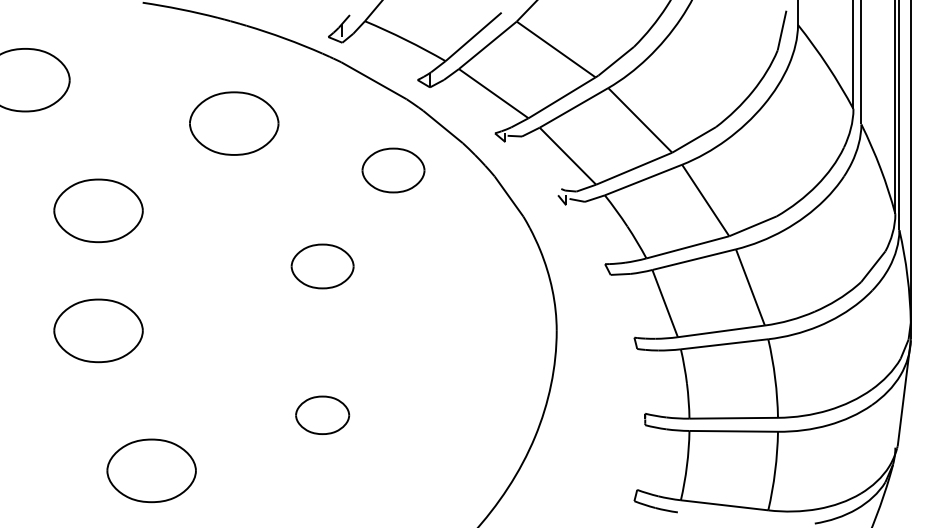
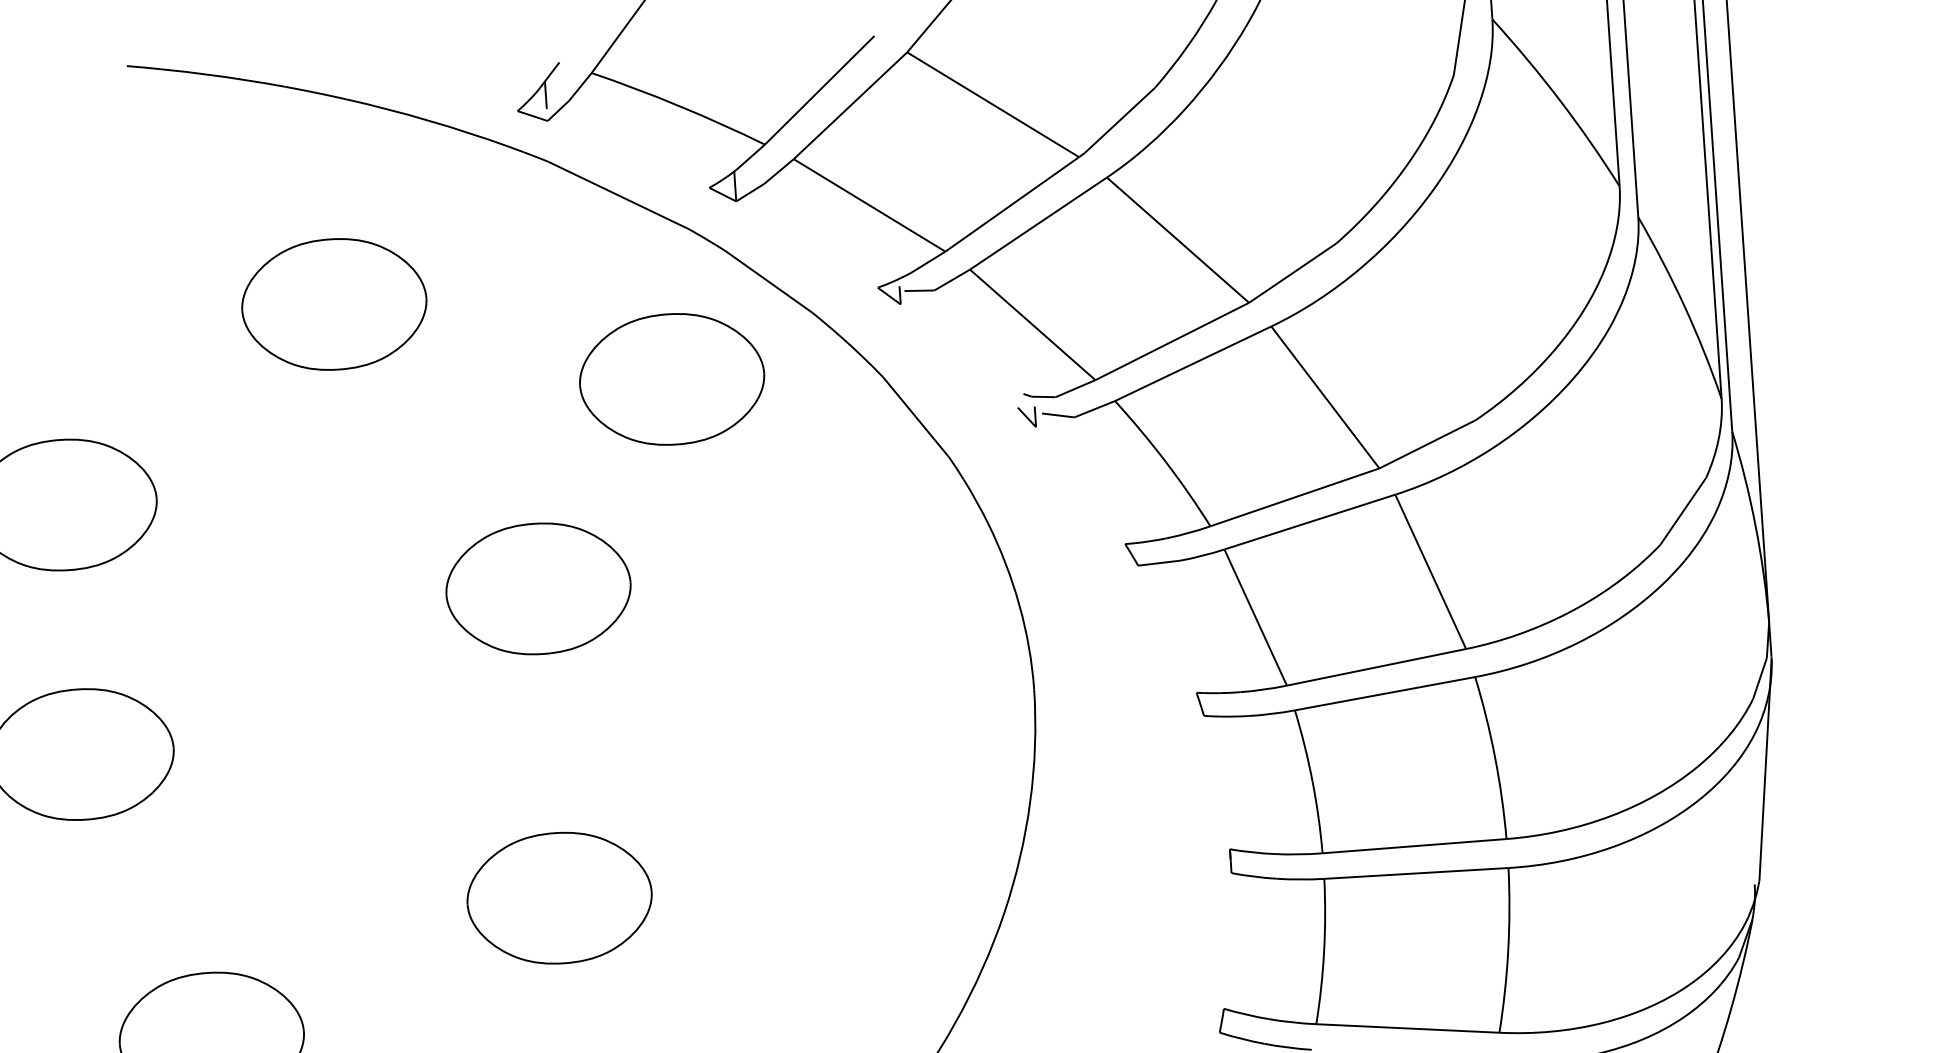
part: (393, 170) -> (672, 379), size x1.43
part: (322, 266) -> (538, 588), size x1.43
part: (322, 415) -> (559, 898), size x1.67

